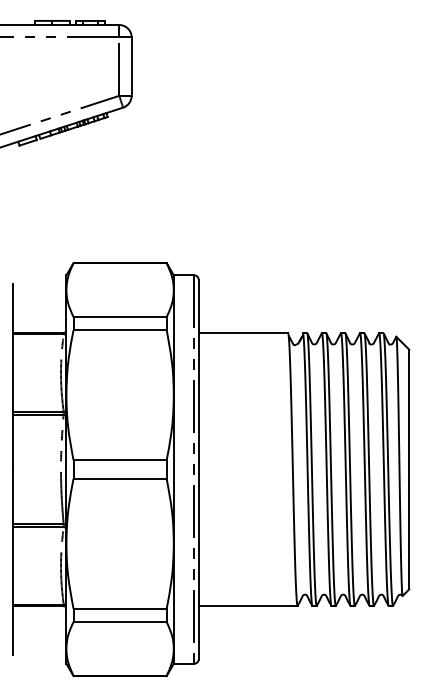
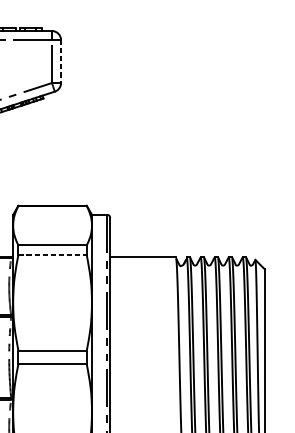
line: (131, 67) -> (60, 62), solid -> dashed
line: (120, 330) -> (52, 255), solid -> dashed

